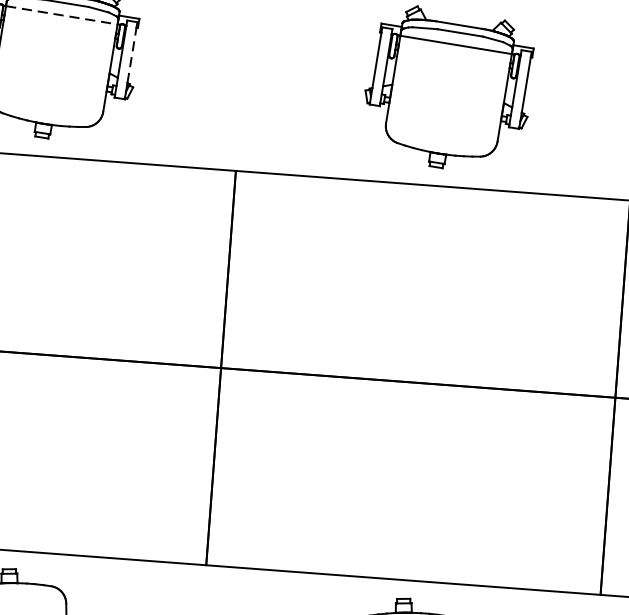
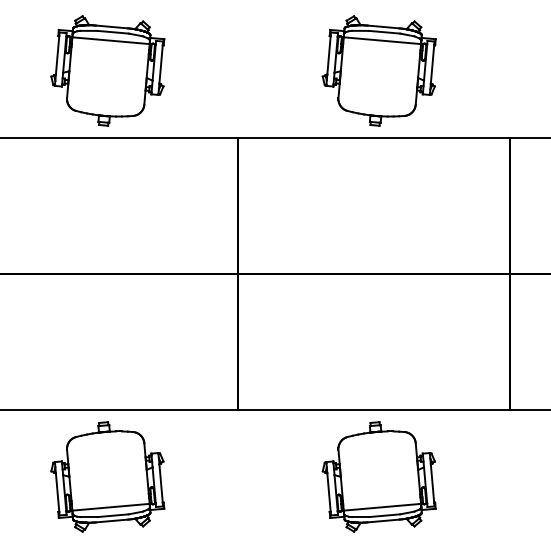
line: (62, 15) -> (111, 40), dashed -> solid
line: (132, 53) -> (161, 63), dashed -> solid

